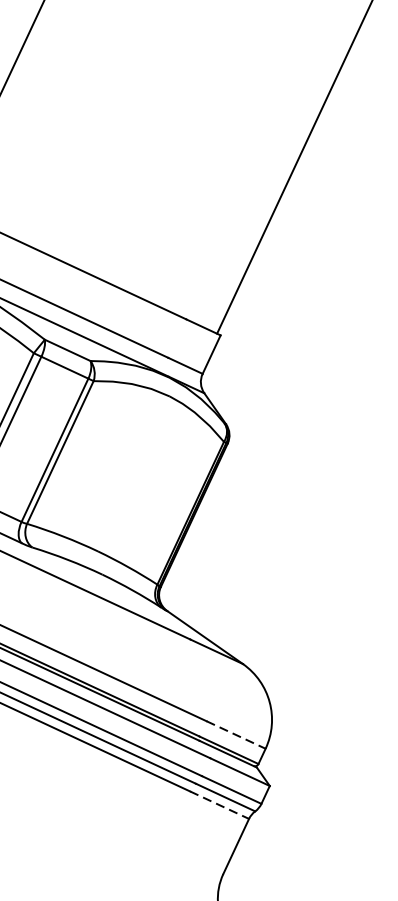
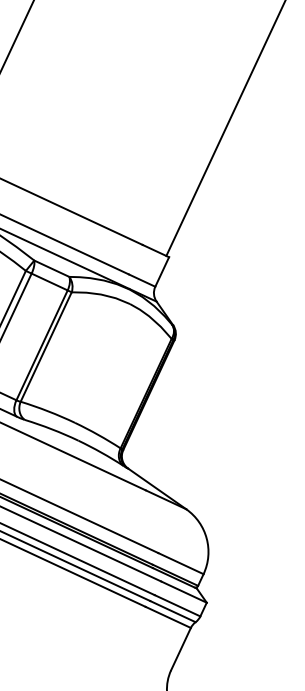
line: (235, 734) -> (180, 563), dashed -> solid
line: (219, 805) -> (168, 617), dashed -> solid

